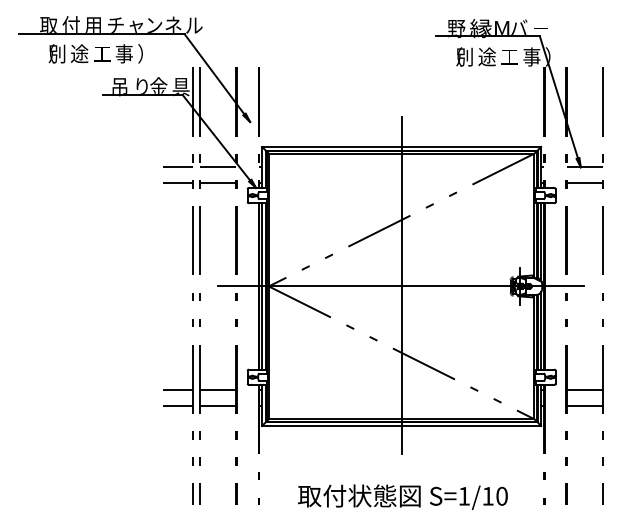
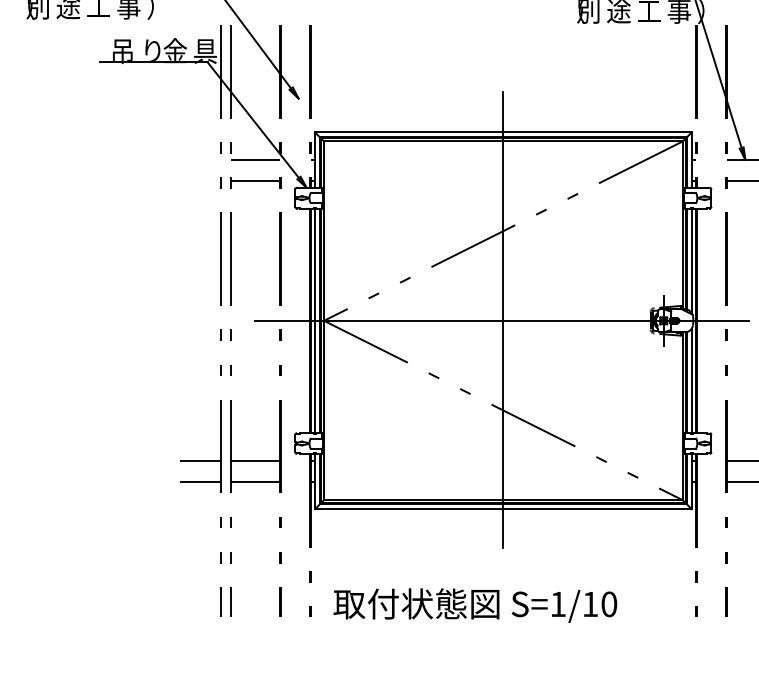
line: (177, 167) -> (200, 160), removed
line: (177, 182) -> (200, 180), removed
text: (402, 496) -> (474, 604), moved

